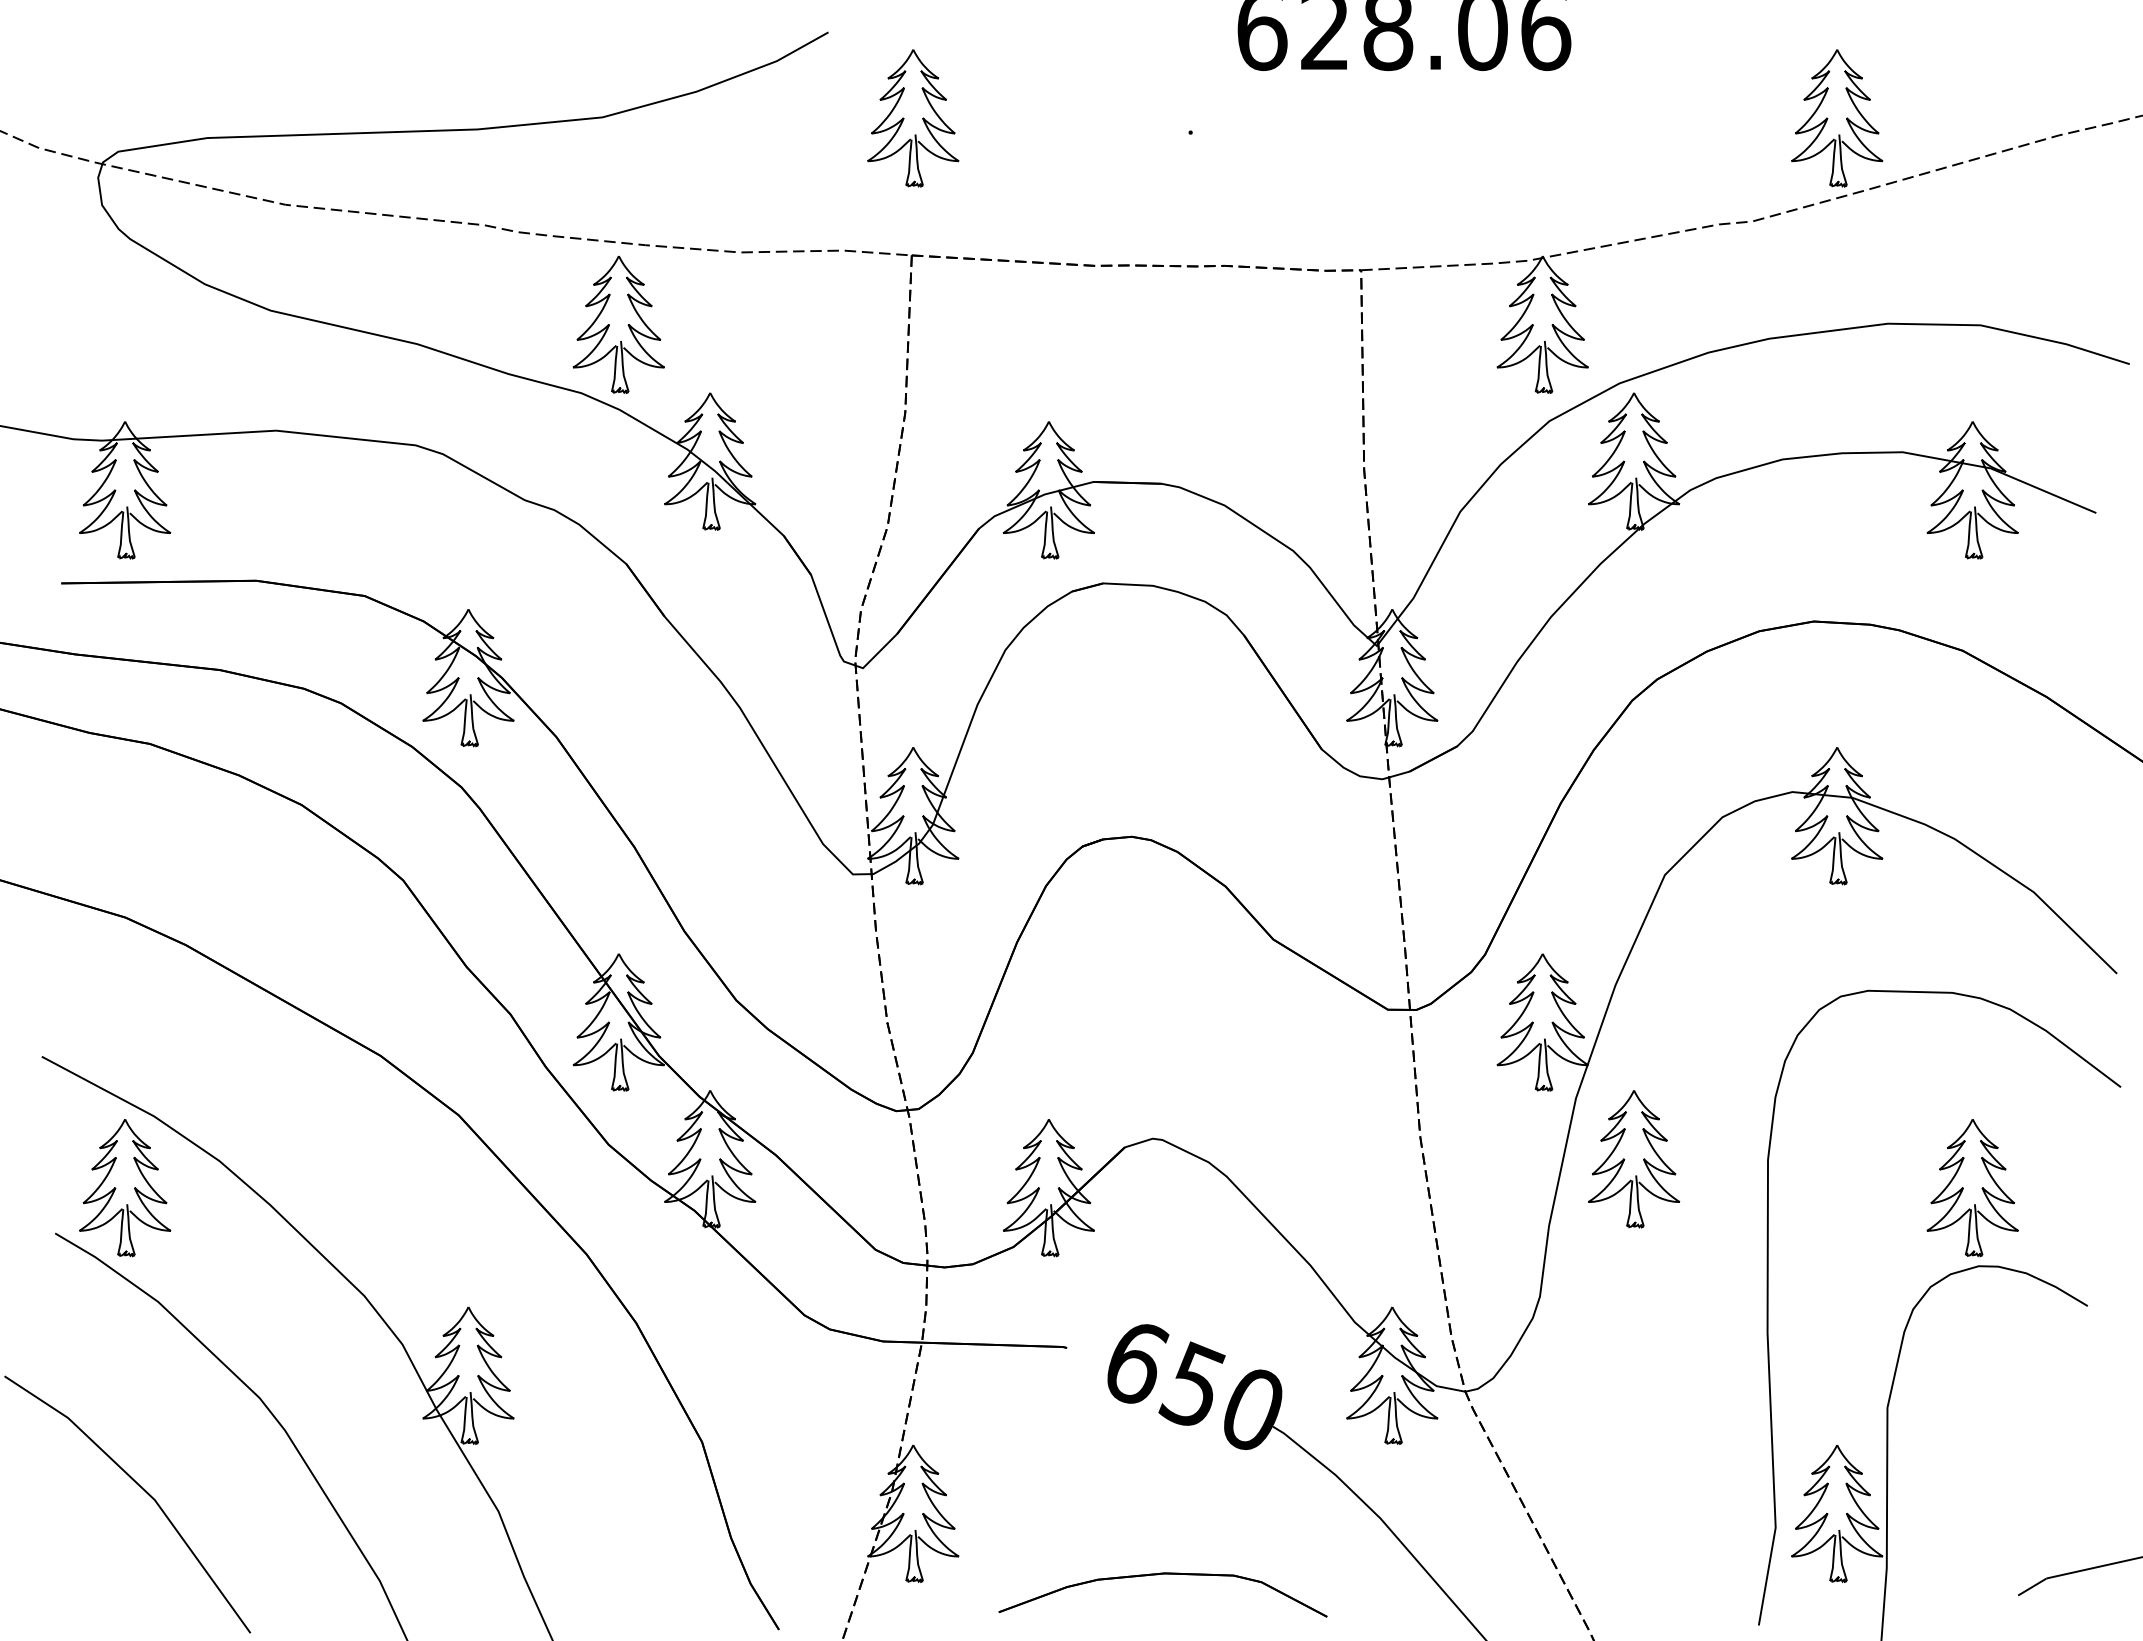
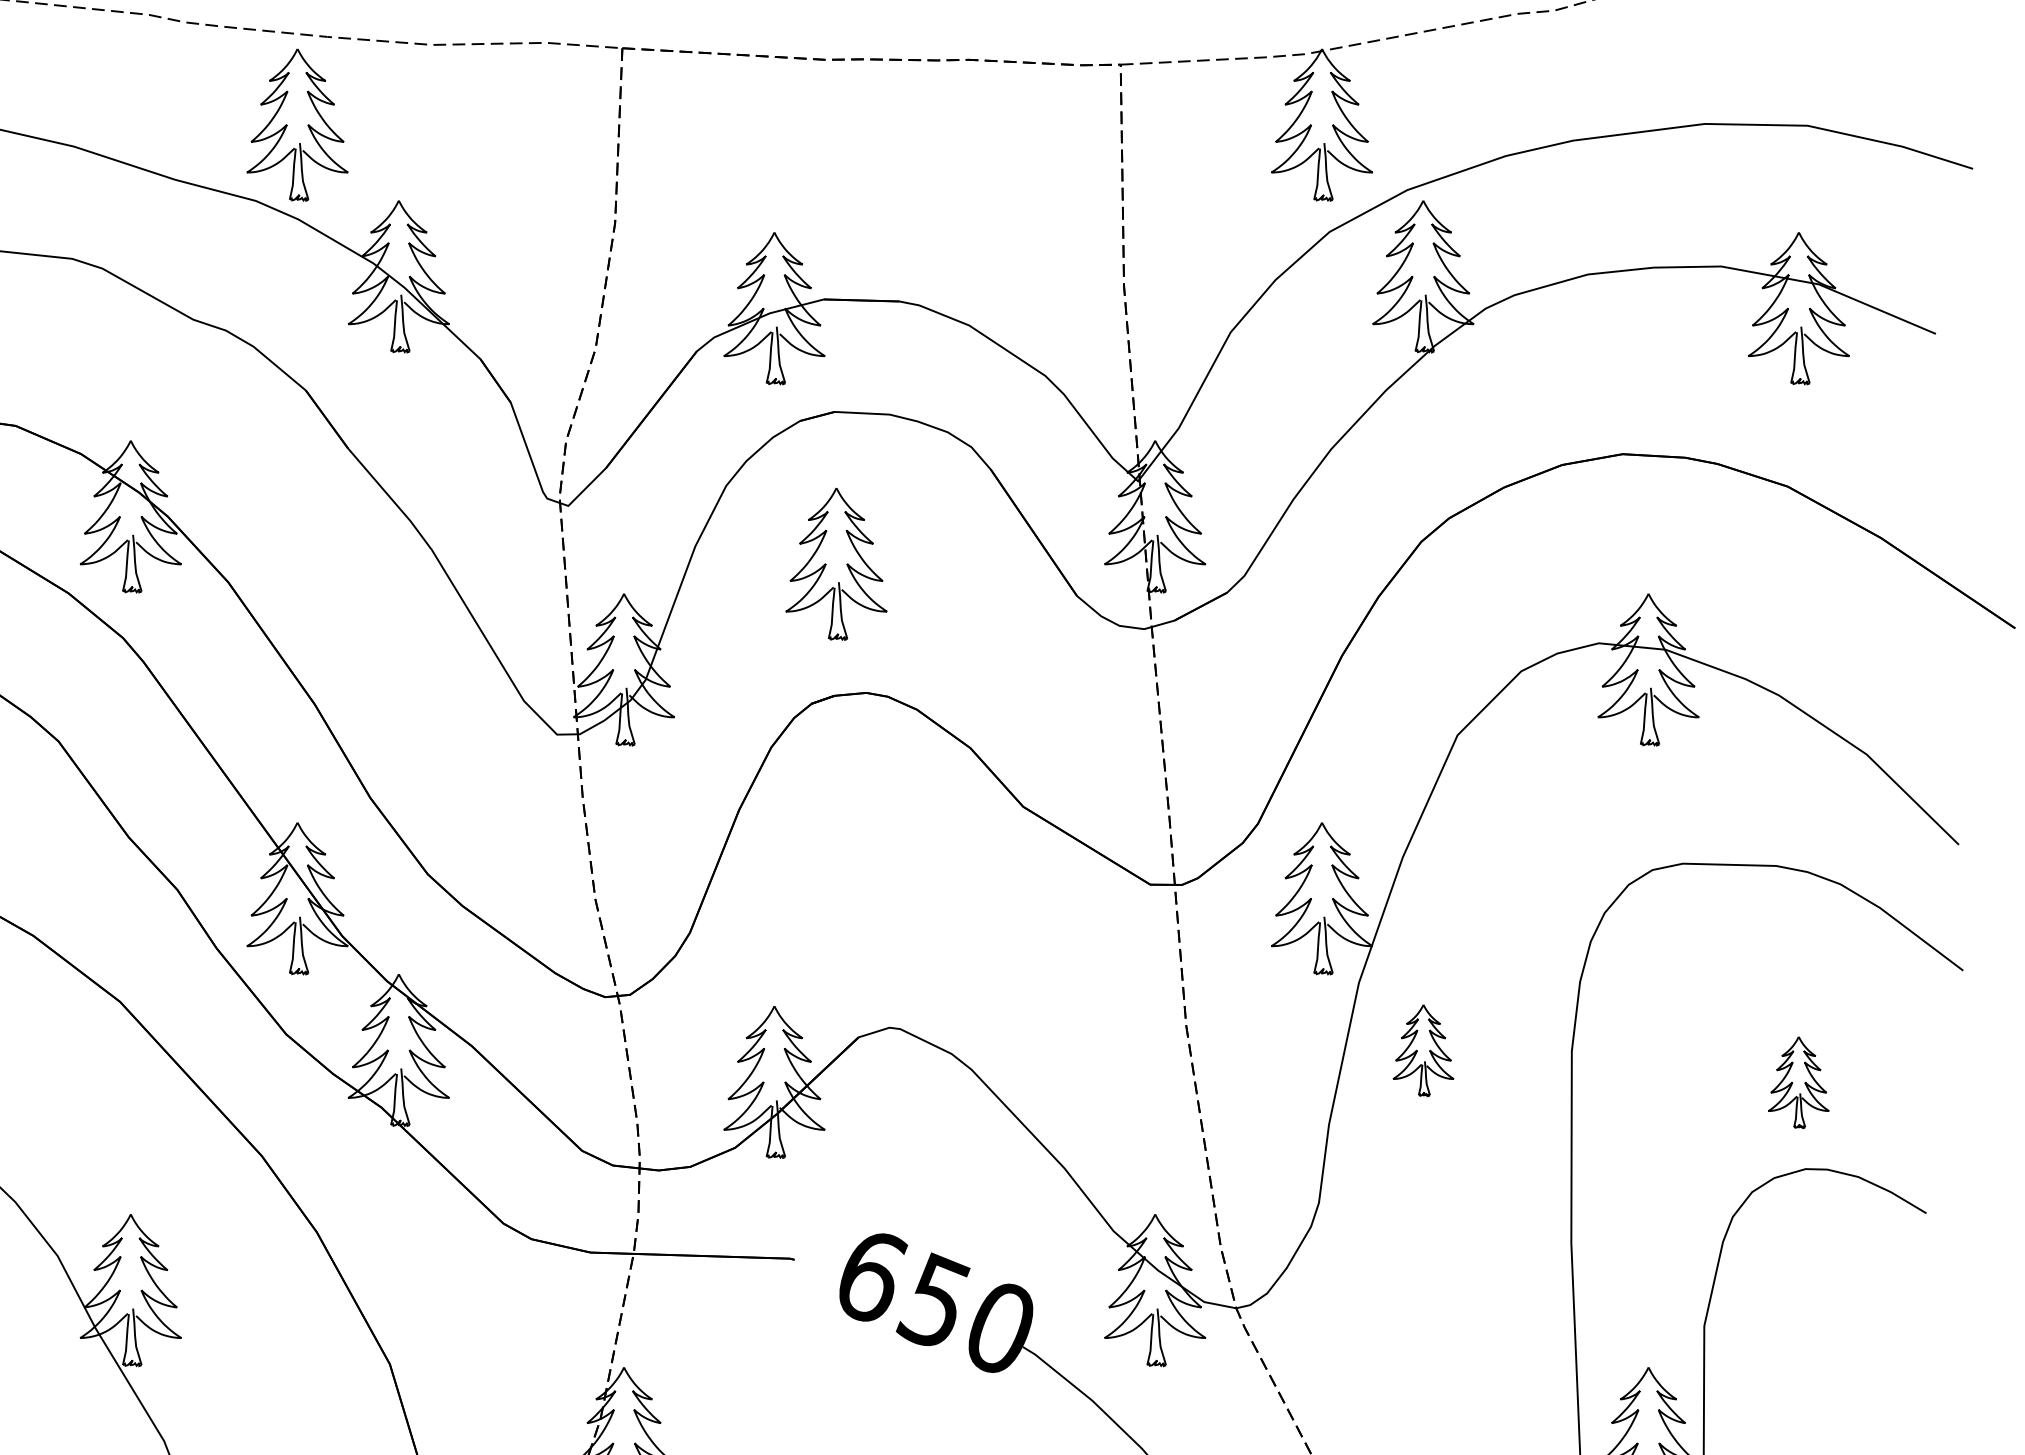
part: (1104, 720) -> (836, 563), added
part: (1634, 1159) -> (1423, 1050), size x0.6
part: (1972, 1188) -> (1798, 1082), size x0.6

